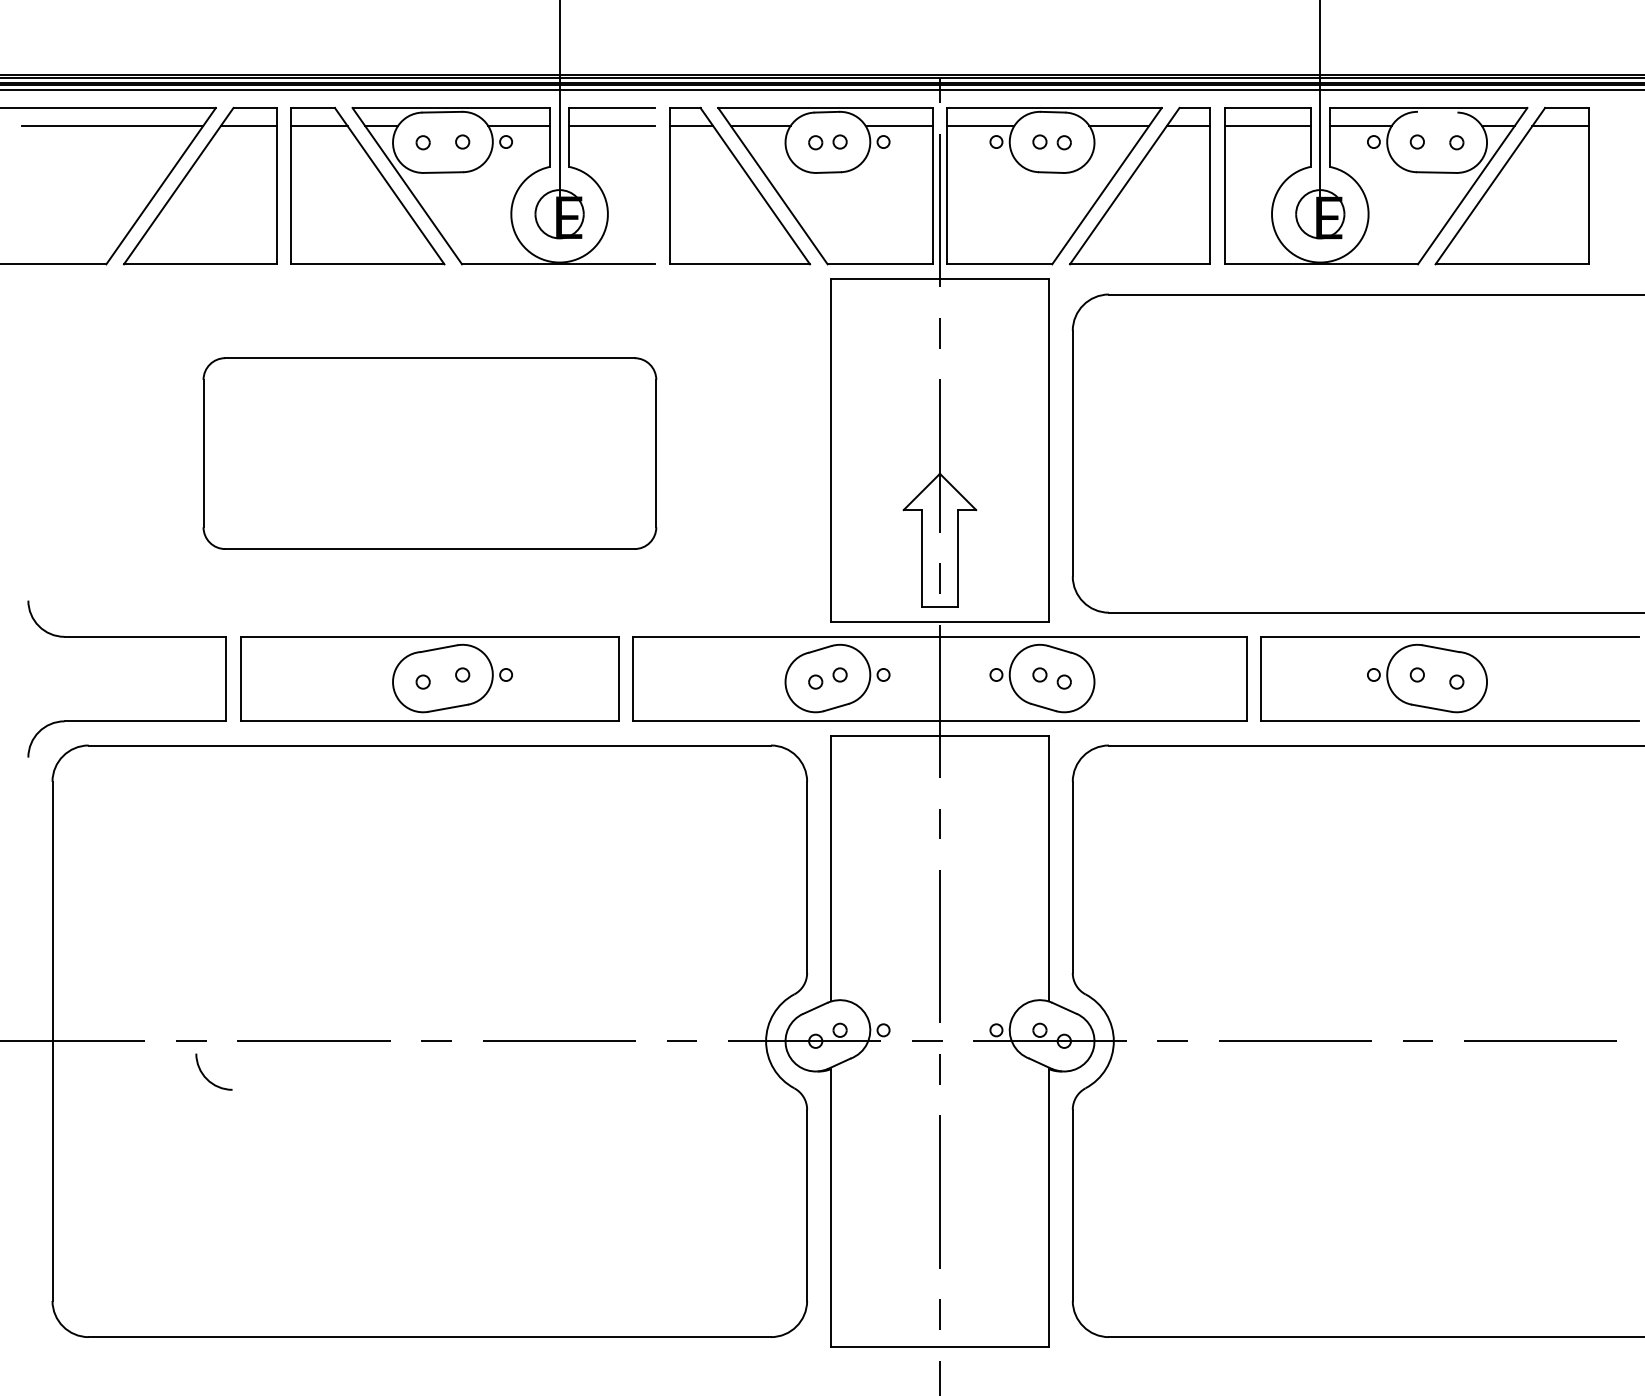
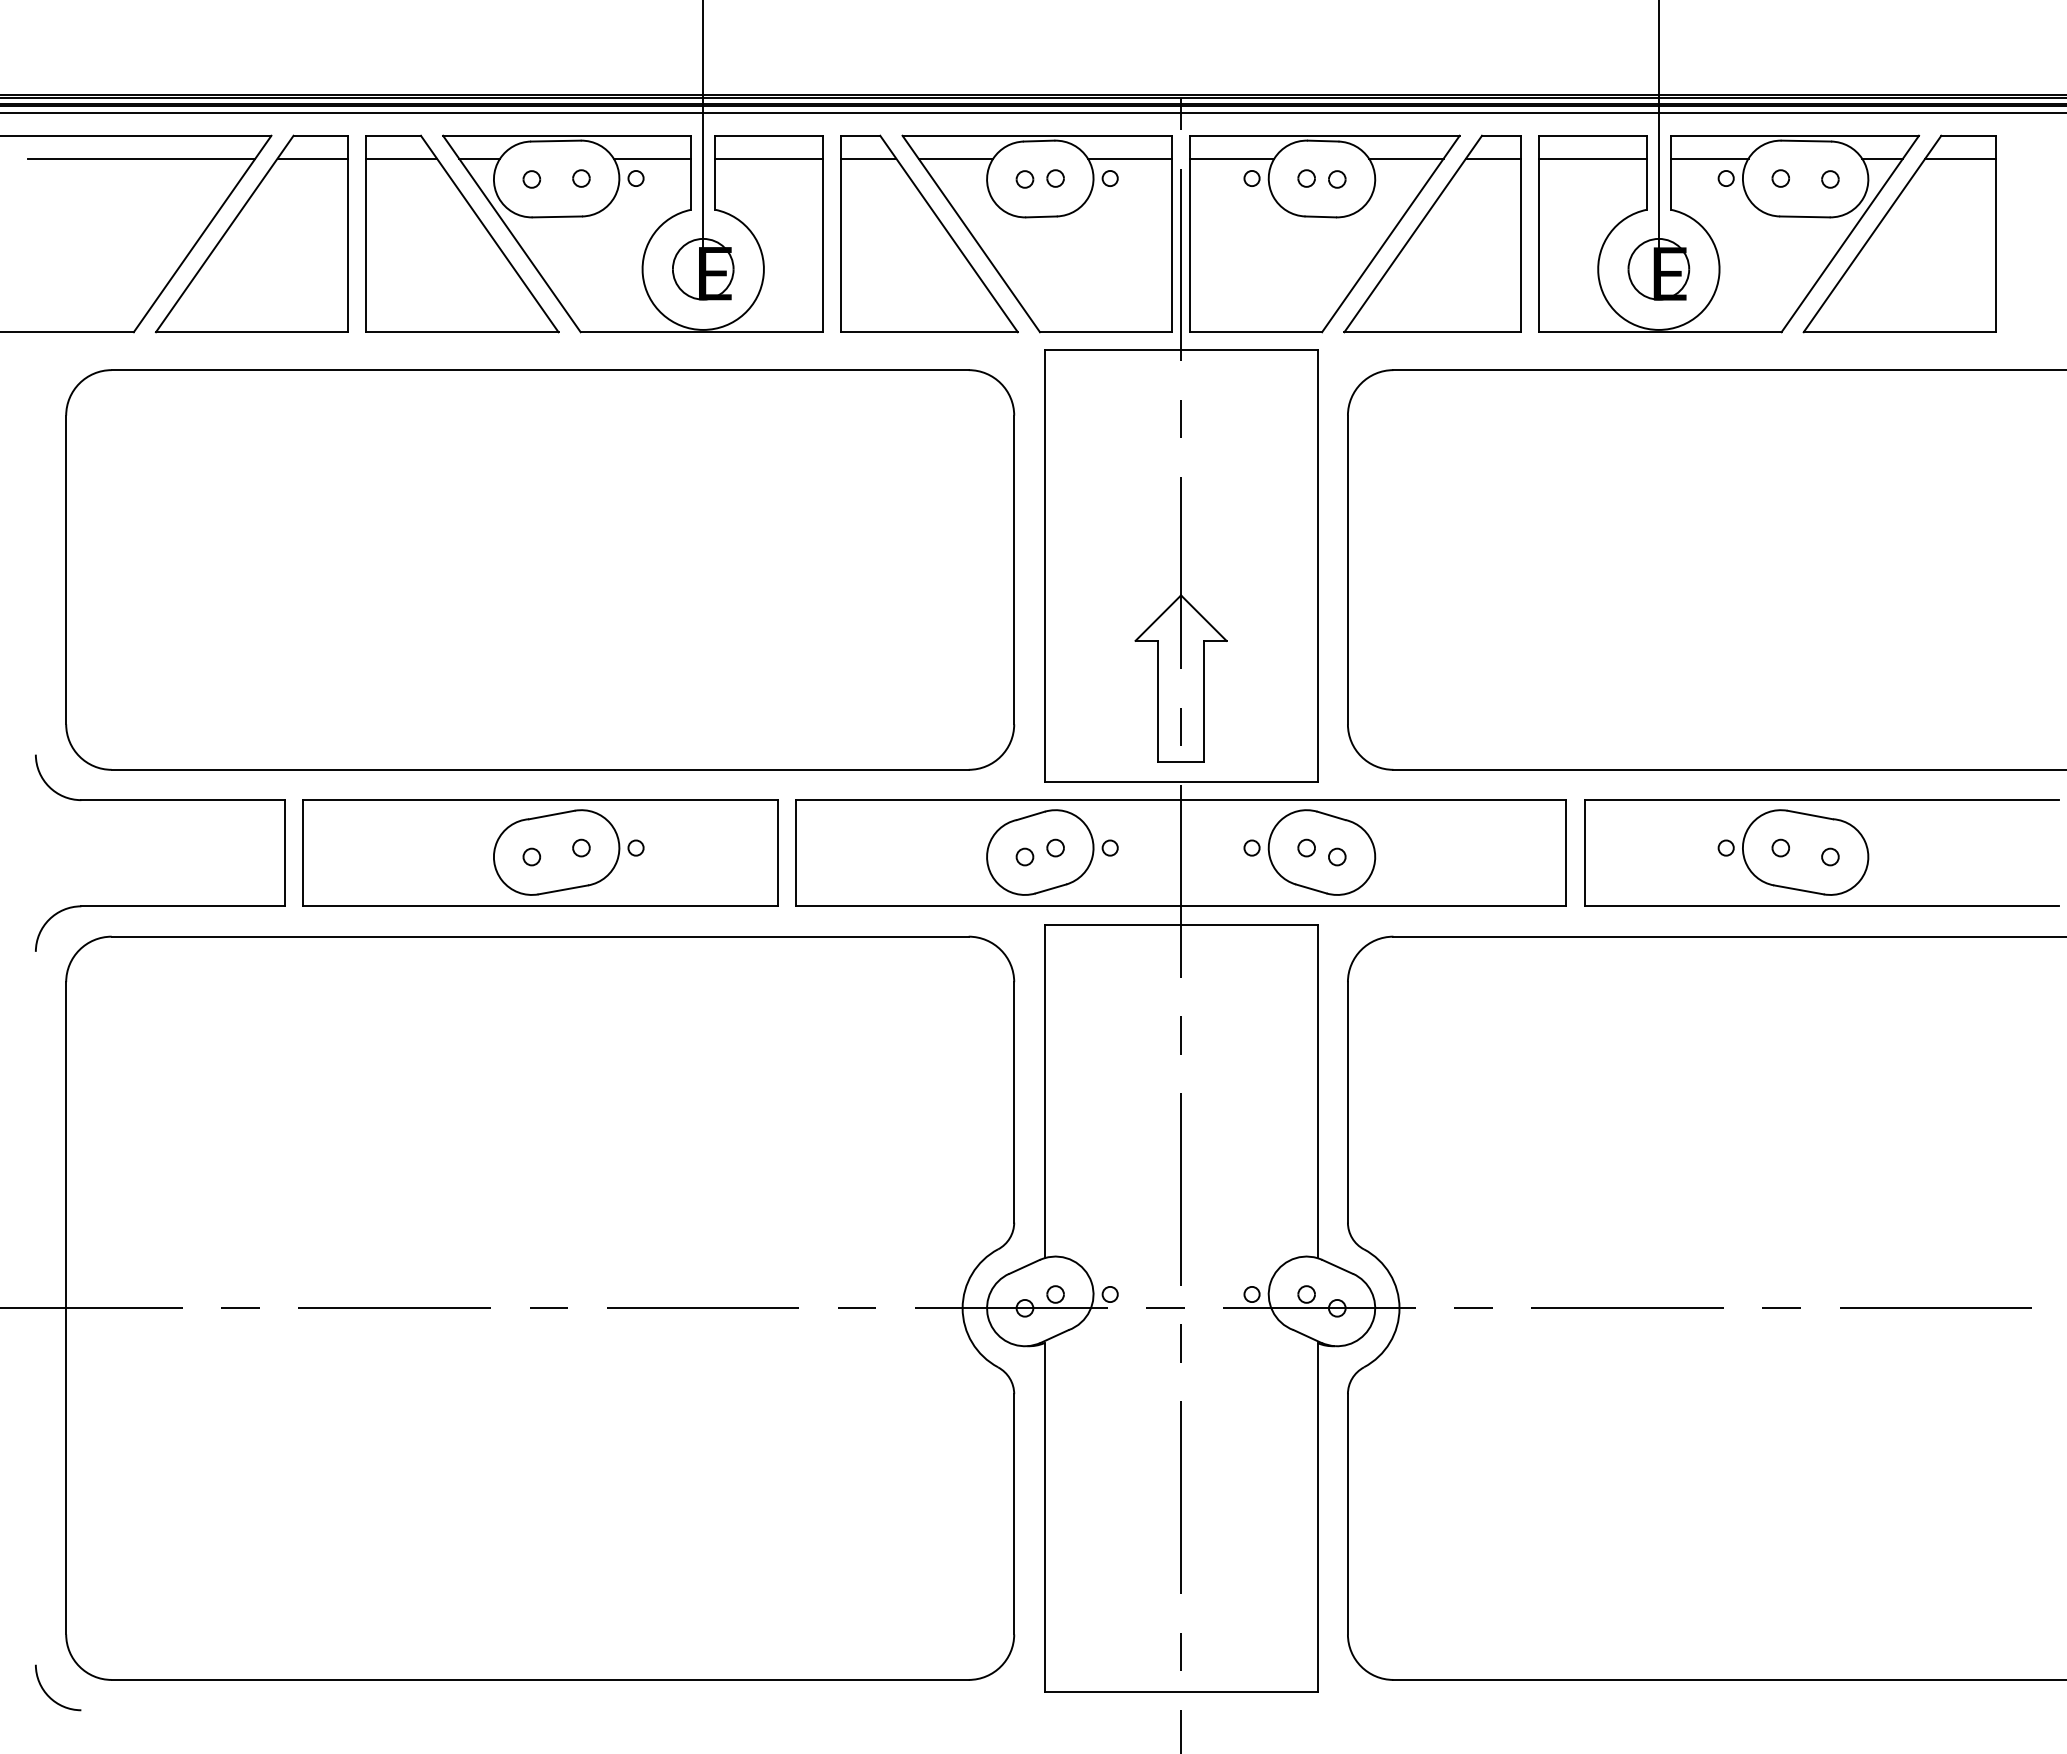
line: (1437, 111) -> (1806, 140), added
line: (655, 185) -> (823, 233), added
part: (430, 453) -> (540, 569), size x1.67
arc: (207, 1078) -> (49, 1695), moved

